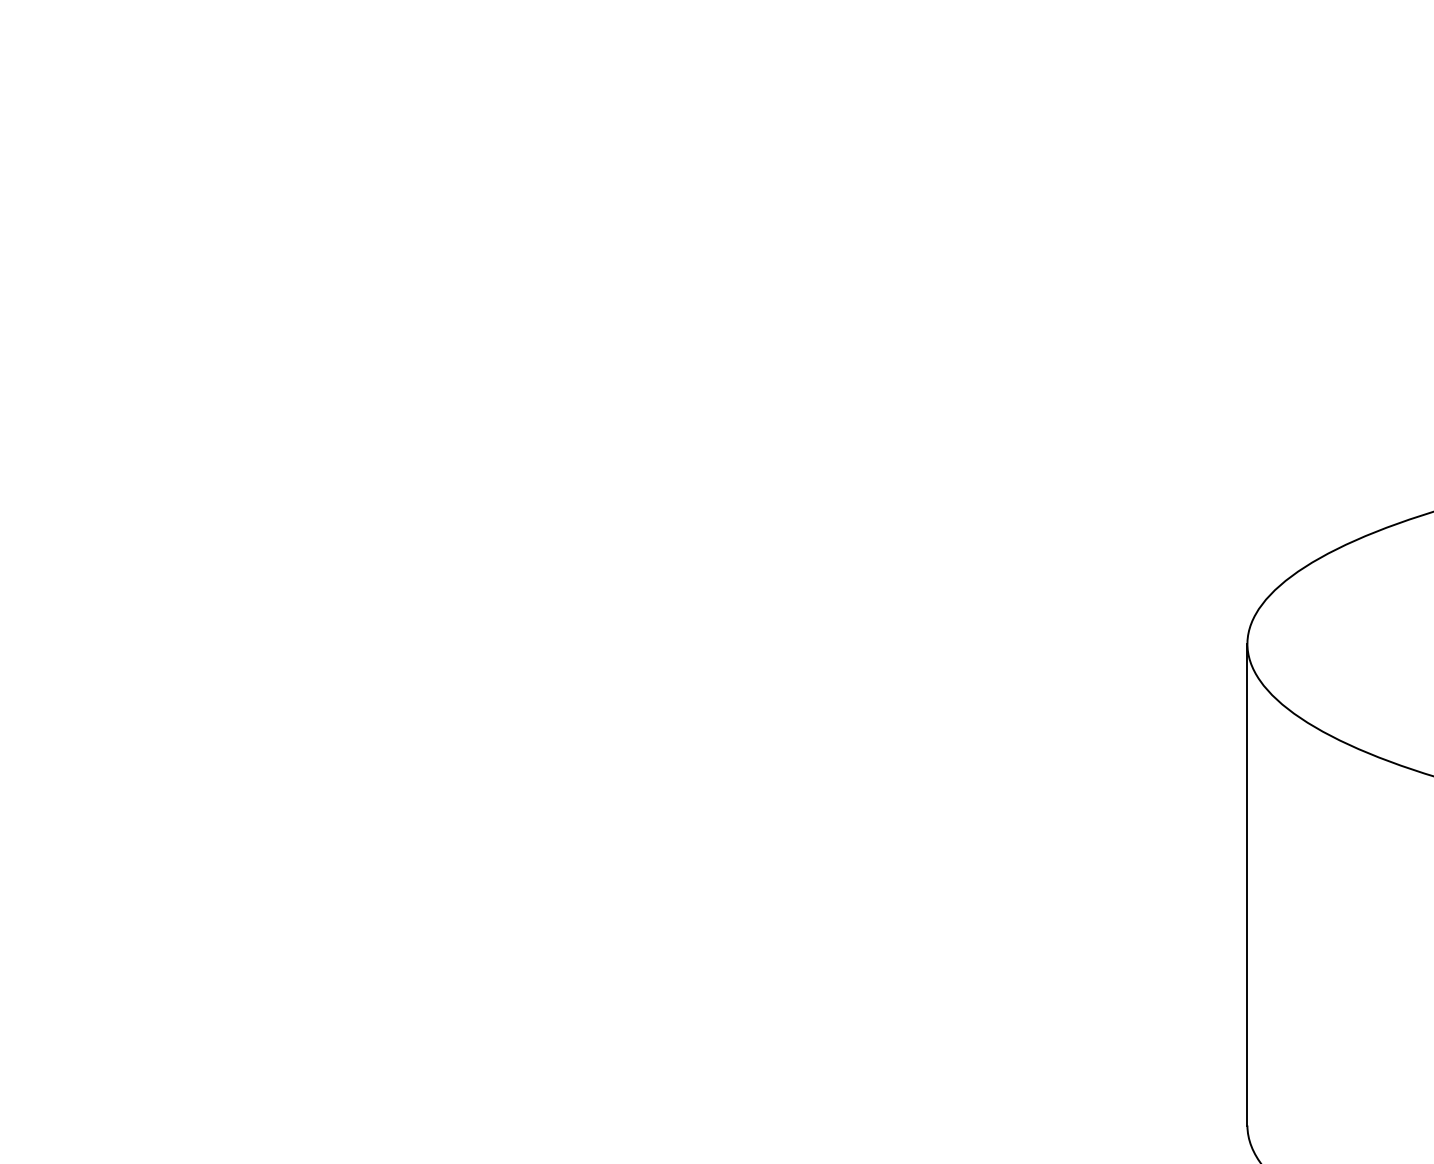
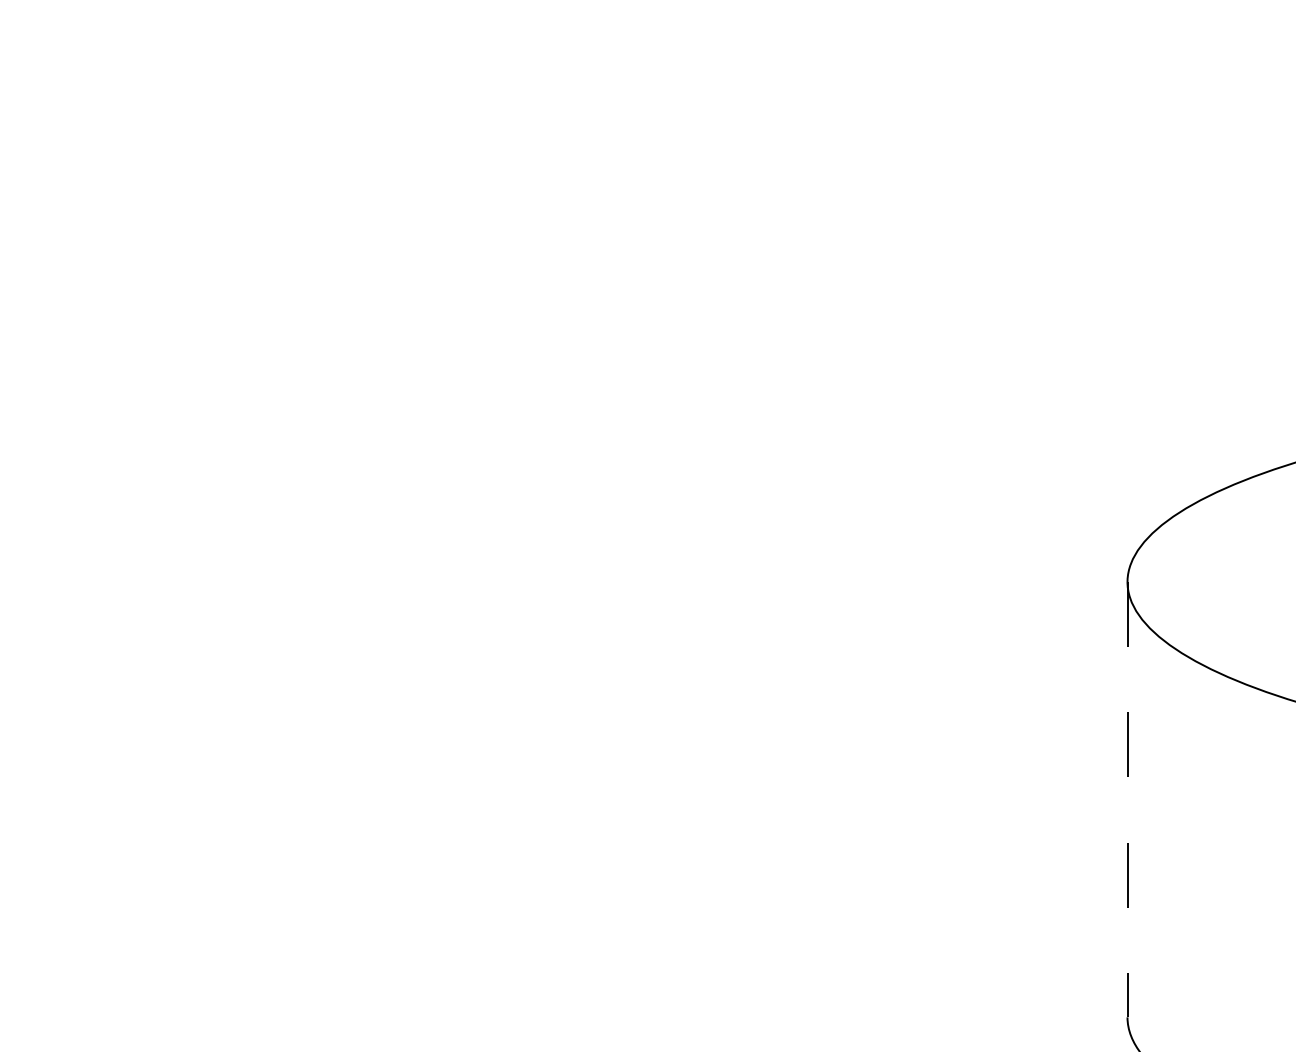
line: (1247, 884) -> (1127, 799), solid -> dashed

